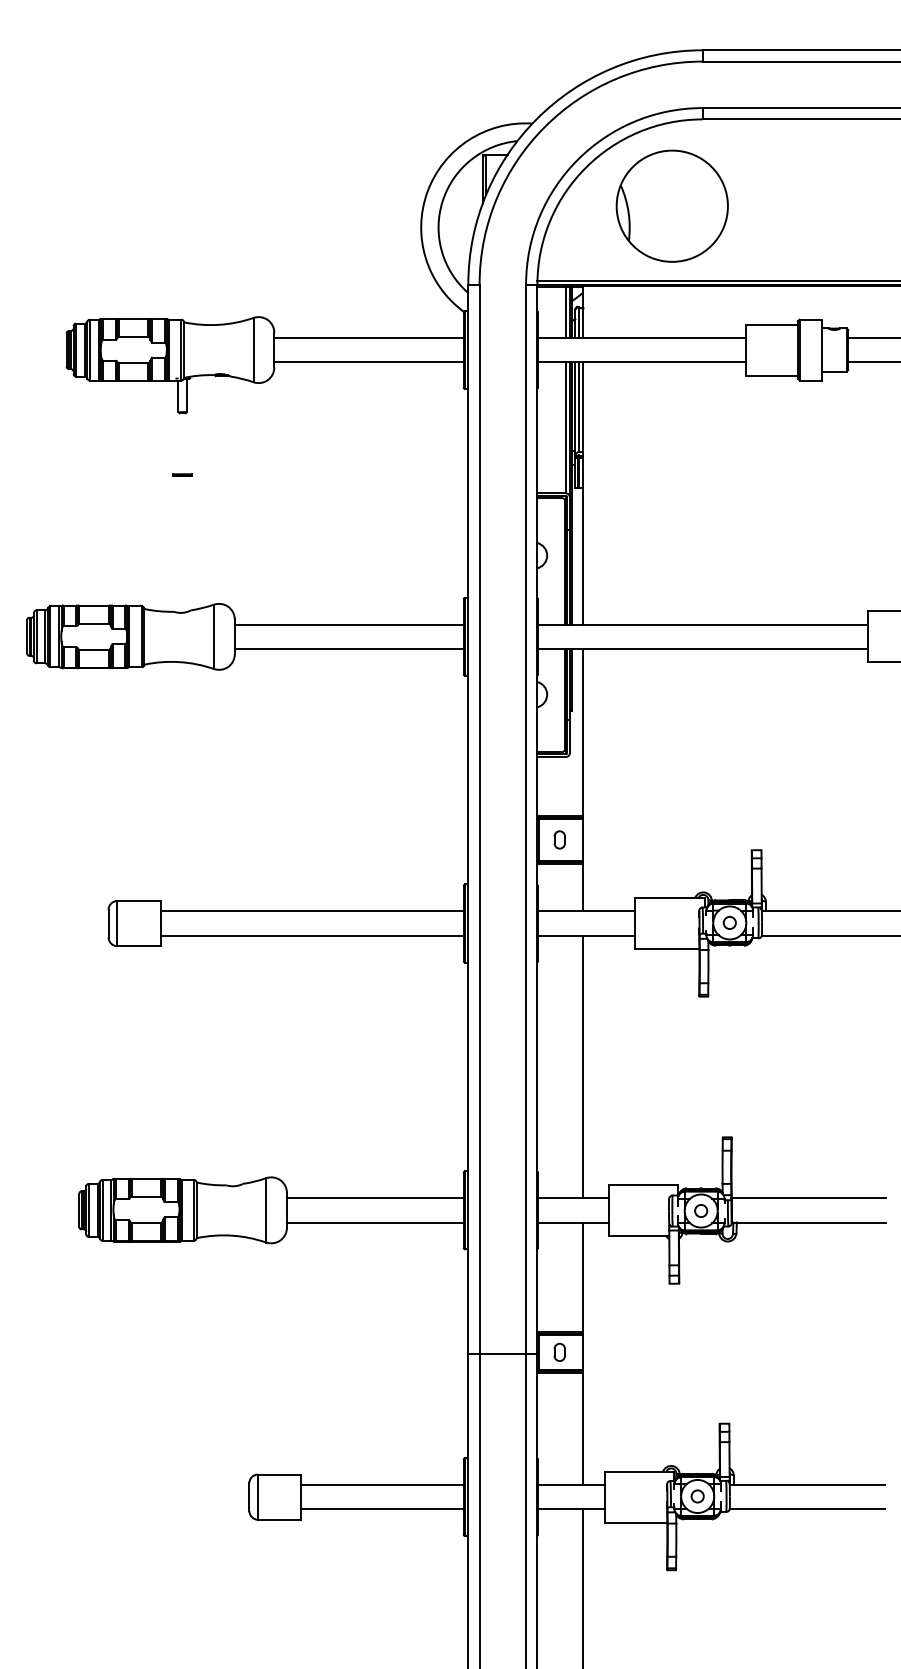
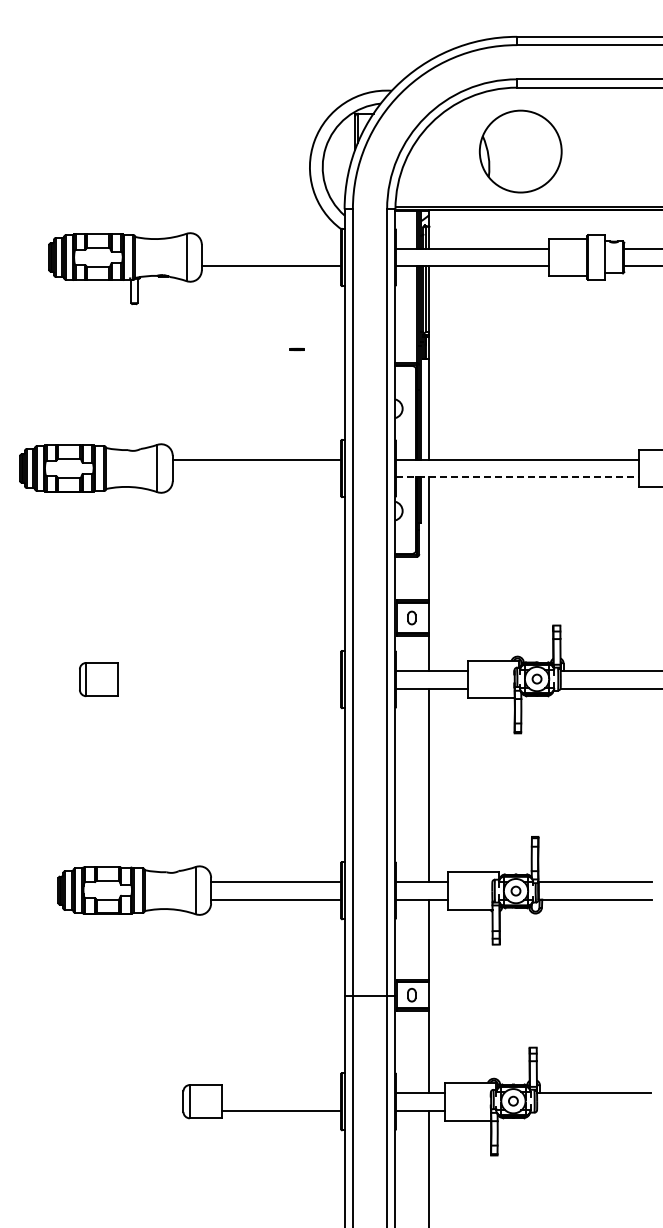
part: (671, 206) -> (520, 151), moved
line: (368, 337) -> (271, 248), removed
part: (181, 475) -> (296, 349), moved
line: (348, 649) -> (256, 477), removed
line: (703, 649) -> (517, 477), solid -> dashed
line: (311, 911) -> (229, 670), removed
line: (311, 935) -> (229, 688), removed
line: (382, 1484) -> (281, 1092), removed
line: (807, 1509) -> (594, 1110), removed

